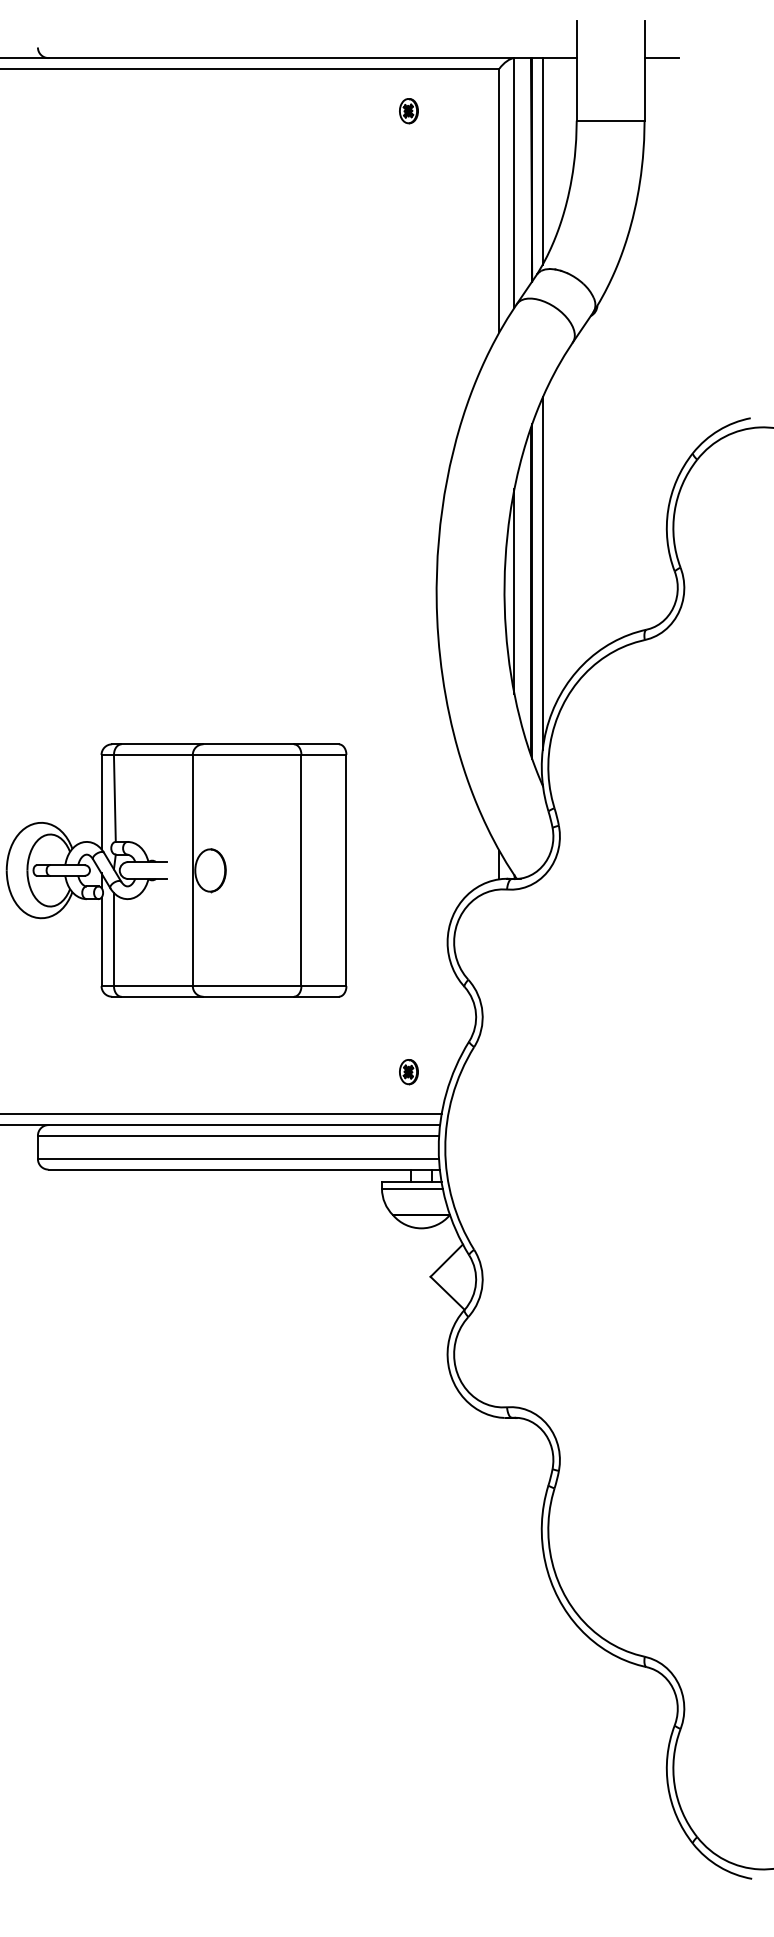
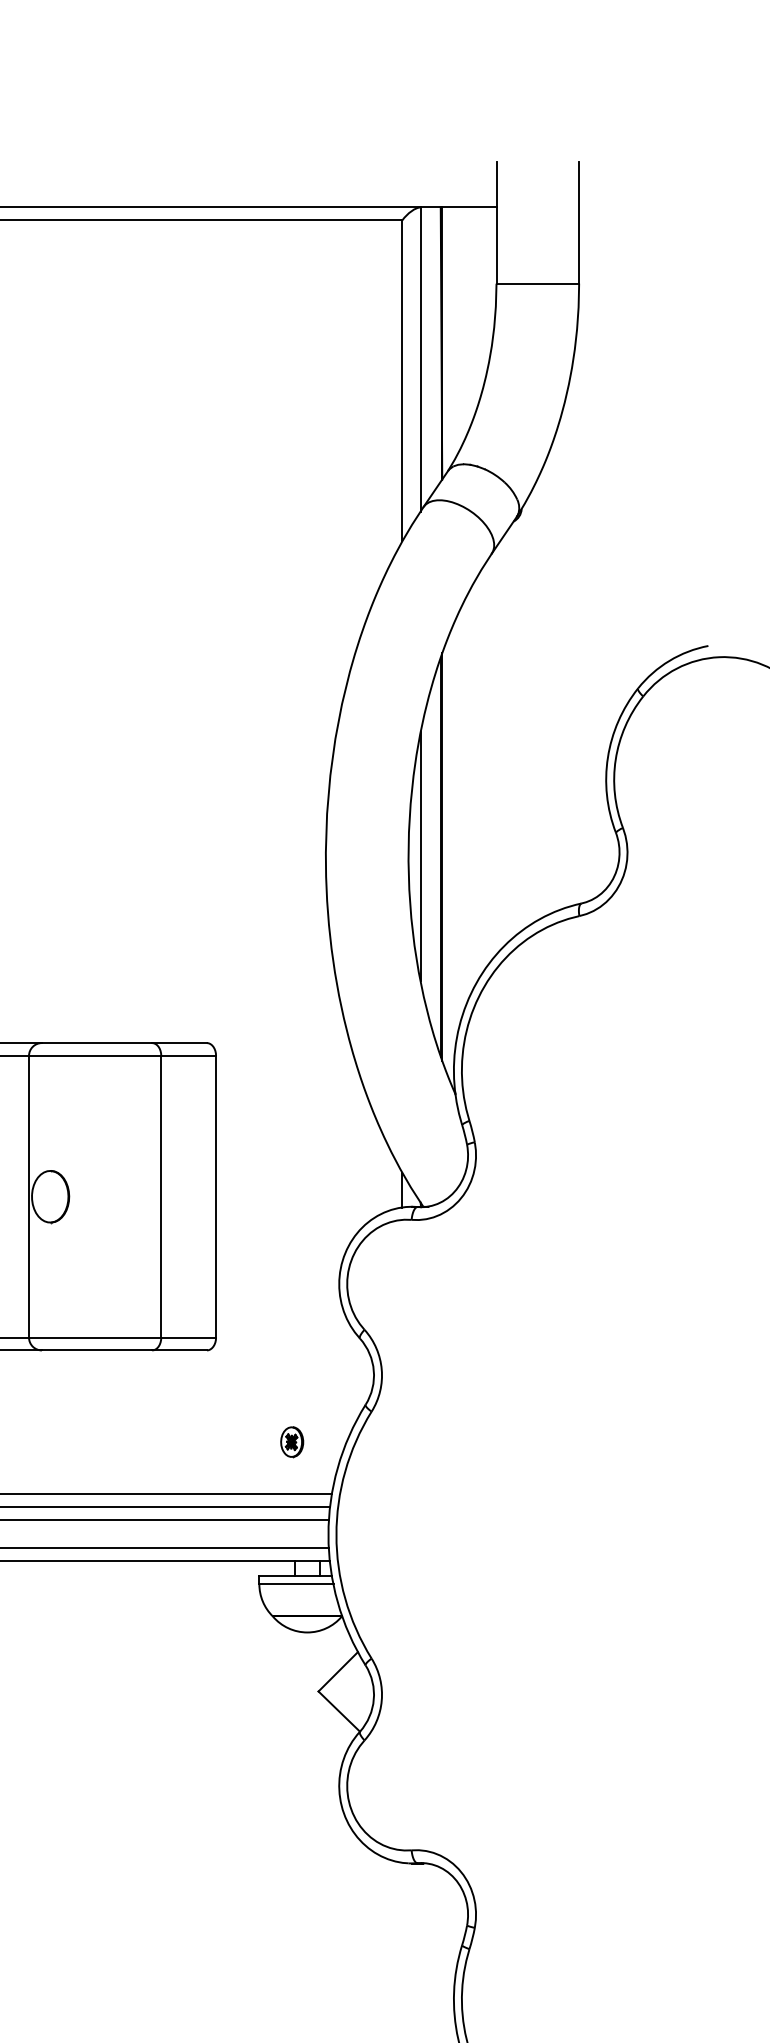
line: (661, 58) -> (599, 207), removed
part: (408, 111) -> (291, 272), removed
line: (542, 161) -> (454, 333), removed
line: (542, 573) -> (454, 835), removed

